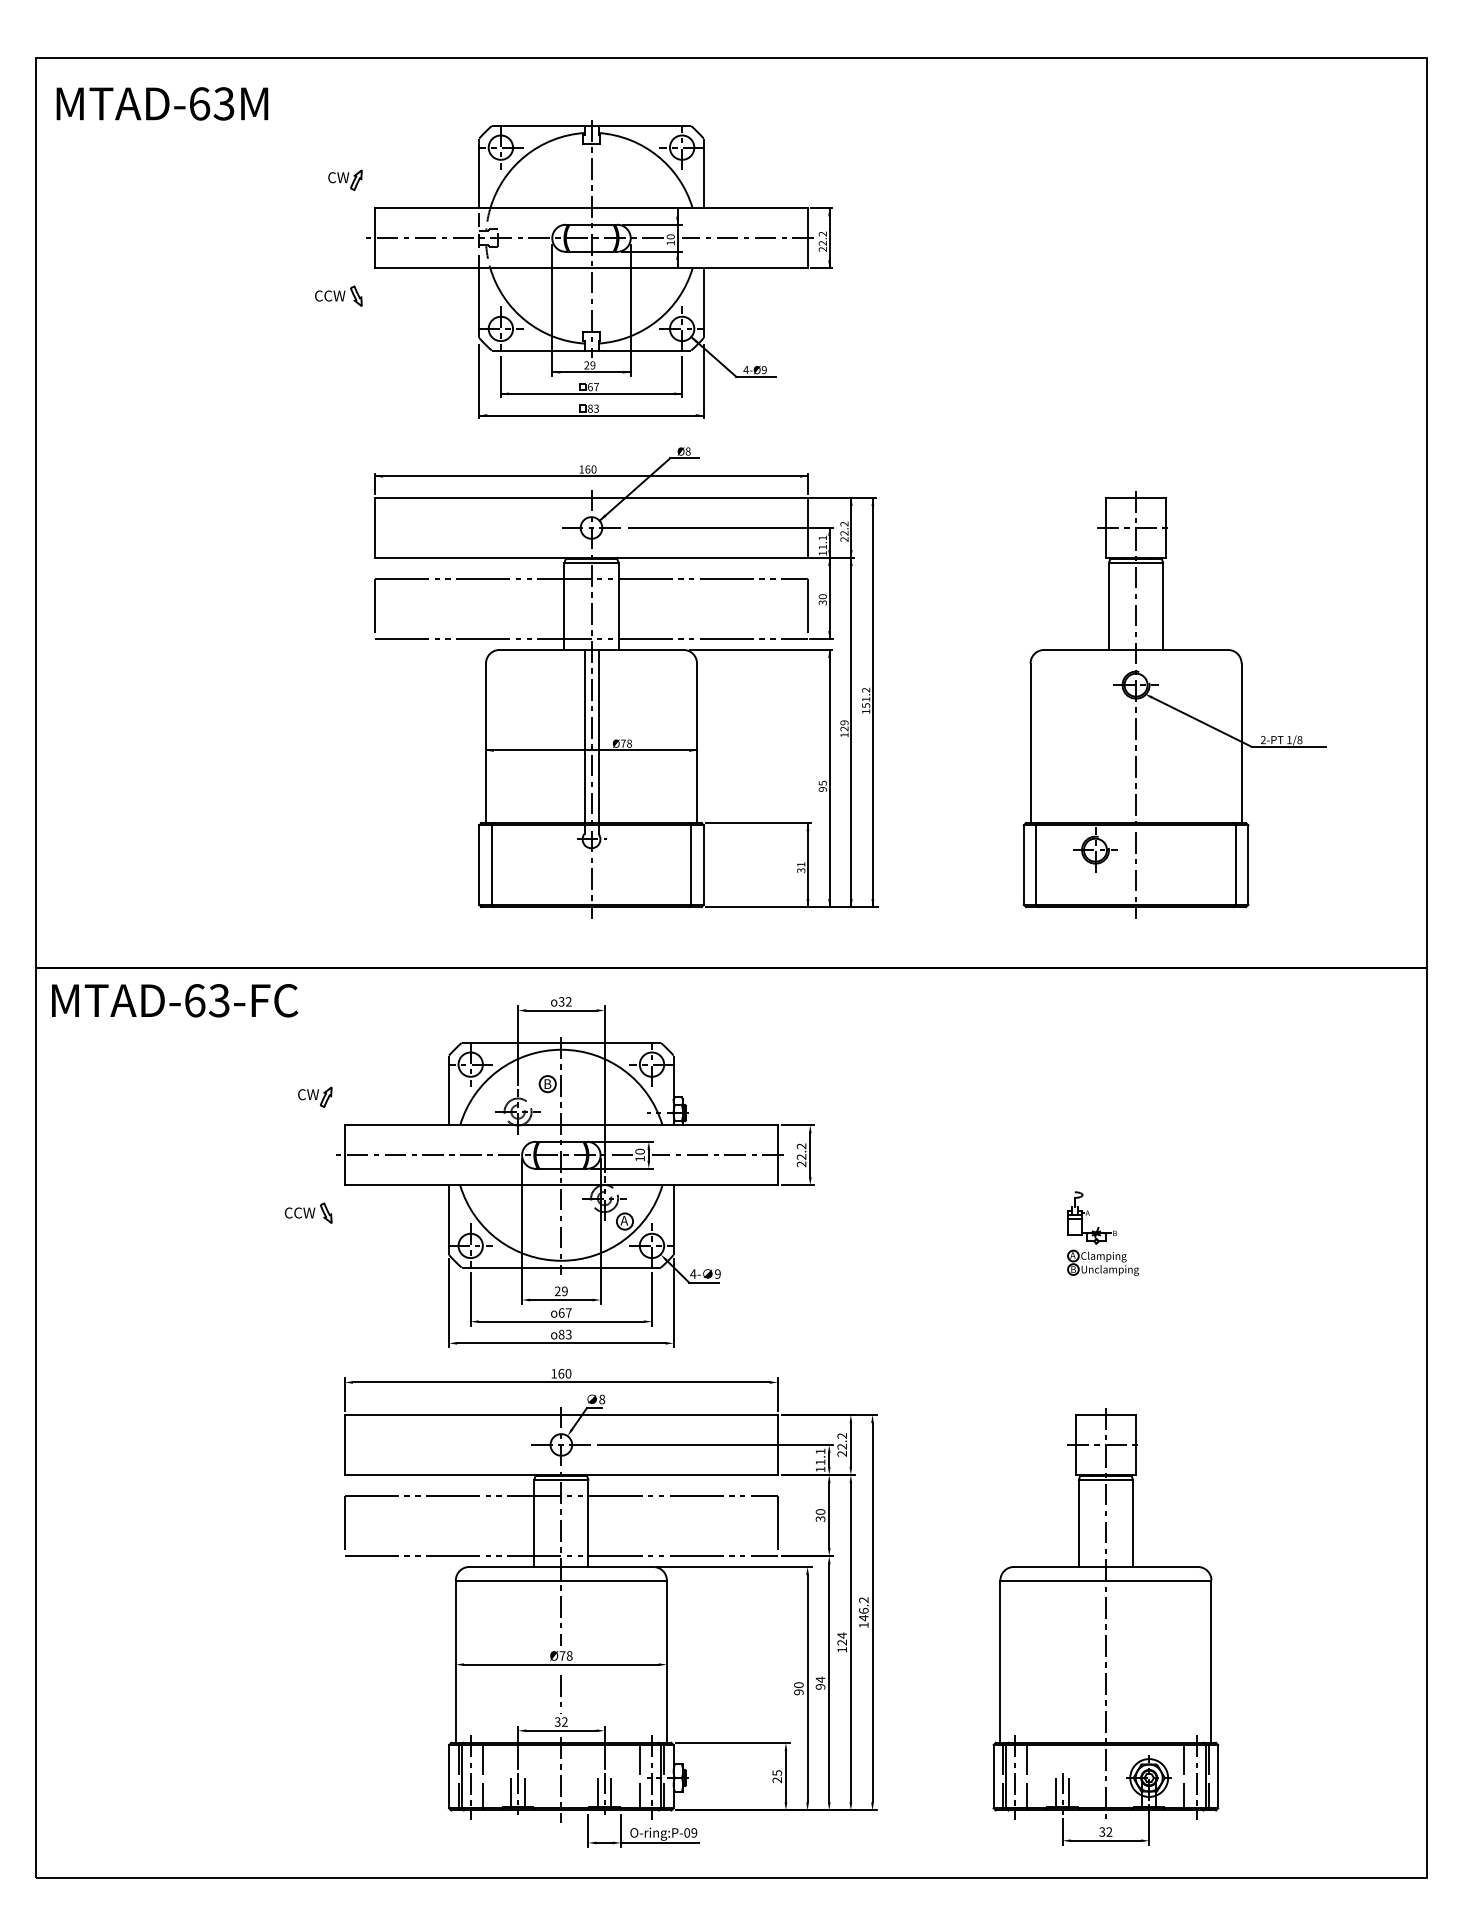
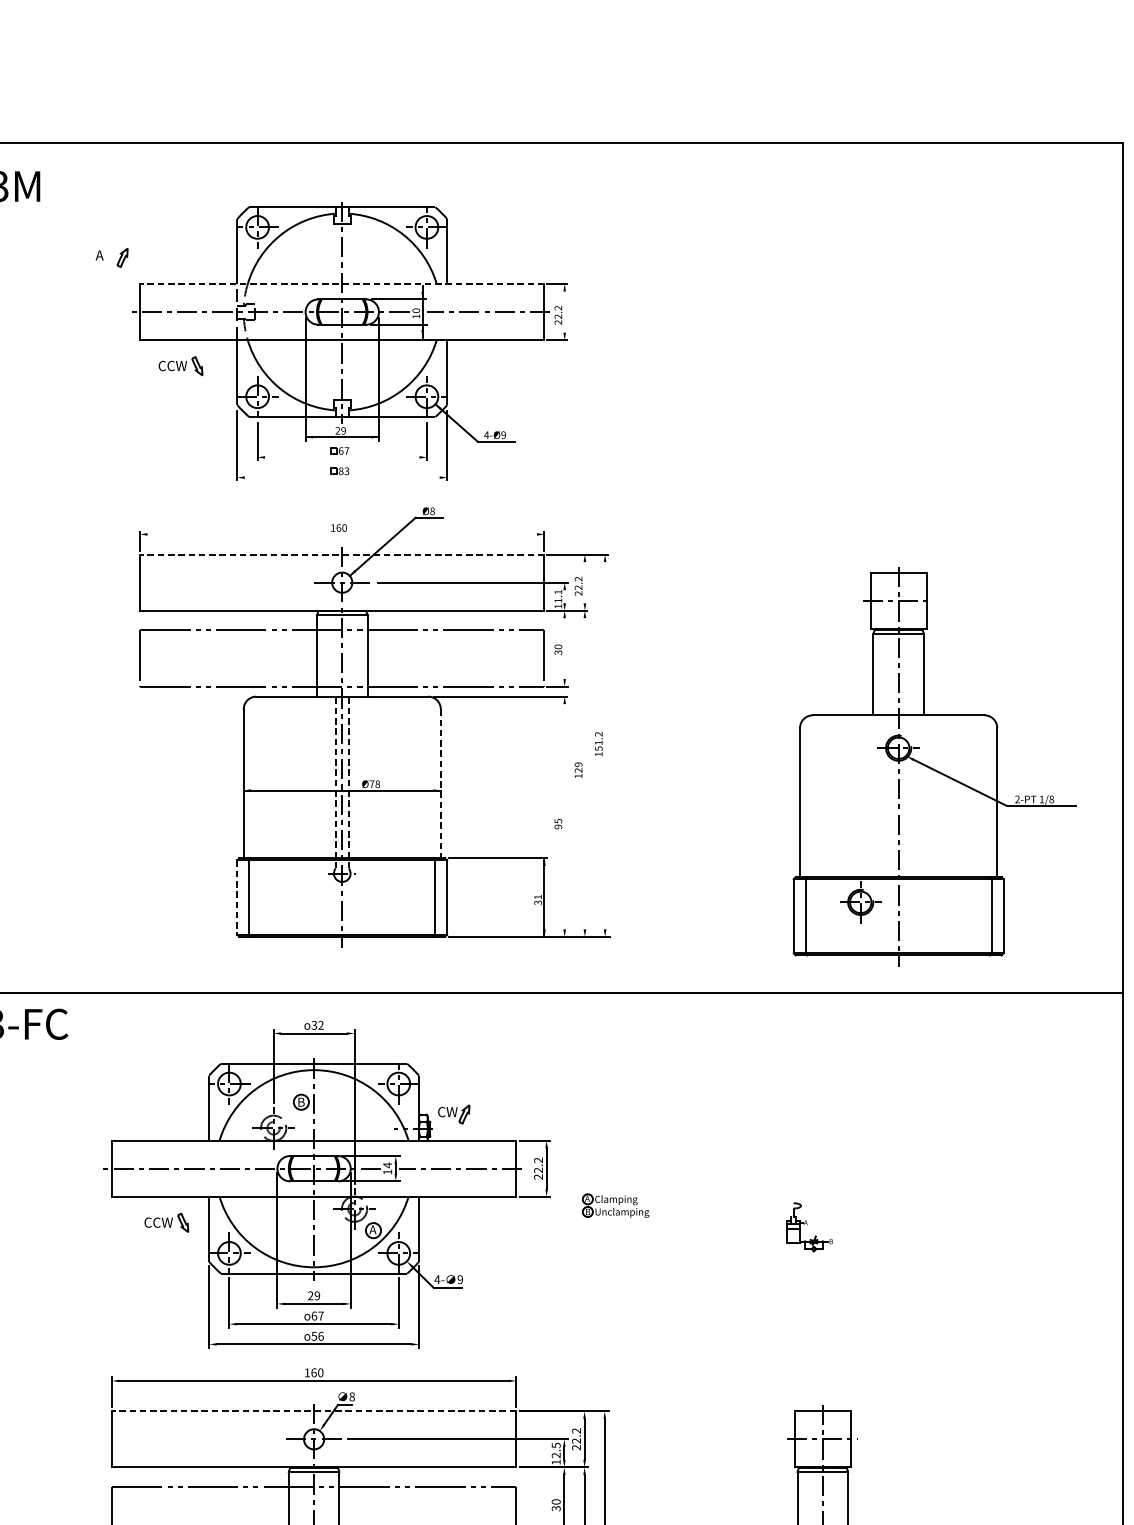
text: (338, 177) -> (105, 255), CW -> A
line: (591, 208) -> (342, 284), solid -> dashed
line: (829, 238) -> (564, 312), removed
part: (338, 295) -> (180, 365), moved
line: (591, 393) -> (342, 457), removed
line: (591, 415) -> (342, 477), removed
line: (591, 476) -> (342, 534), removed
line: (591, 497) -> (342, 554), solid -> dashed
line: (829, 583) -> (564, 634), removed
line: (851, 702) -> (585, 745), removed
line: (872, 702) -> (604, 745), removed
part: (1174, 704) -> (934, 766), moved
line: (584, 741) -> (335, 782), solid -> dashed
line: (598, 741) -> (348, 782), solid -> dashed
line: (697, 743) -> (441, 784), solid -> dashed
line: (829, 778) -> (564, 816), removed
line: (479, 865) -> (237, 898), solid -> dashed
part: (315, 1096) -> (454, 1113), moved
text: (639, 1151) -> (387, 1165), 10 -> 14
part: (308, 1212) -> (166, 1222), moved
part: (1103, 1262) -> (615, 1205), moved
text: (564, 1334) -> (317, 1336), 83 -> 56
line: (560, 1414) -> (313, 1410), solid -> dashed
text: (820, 1456) -> (556, 1450), 11.1 -> 12.5

